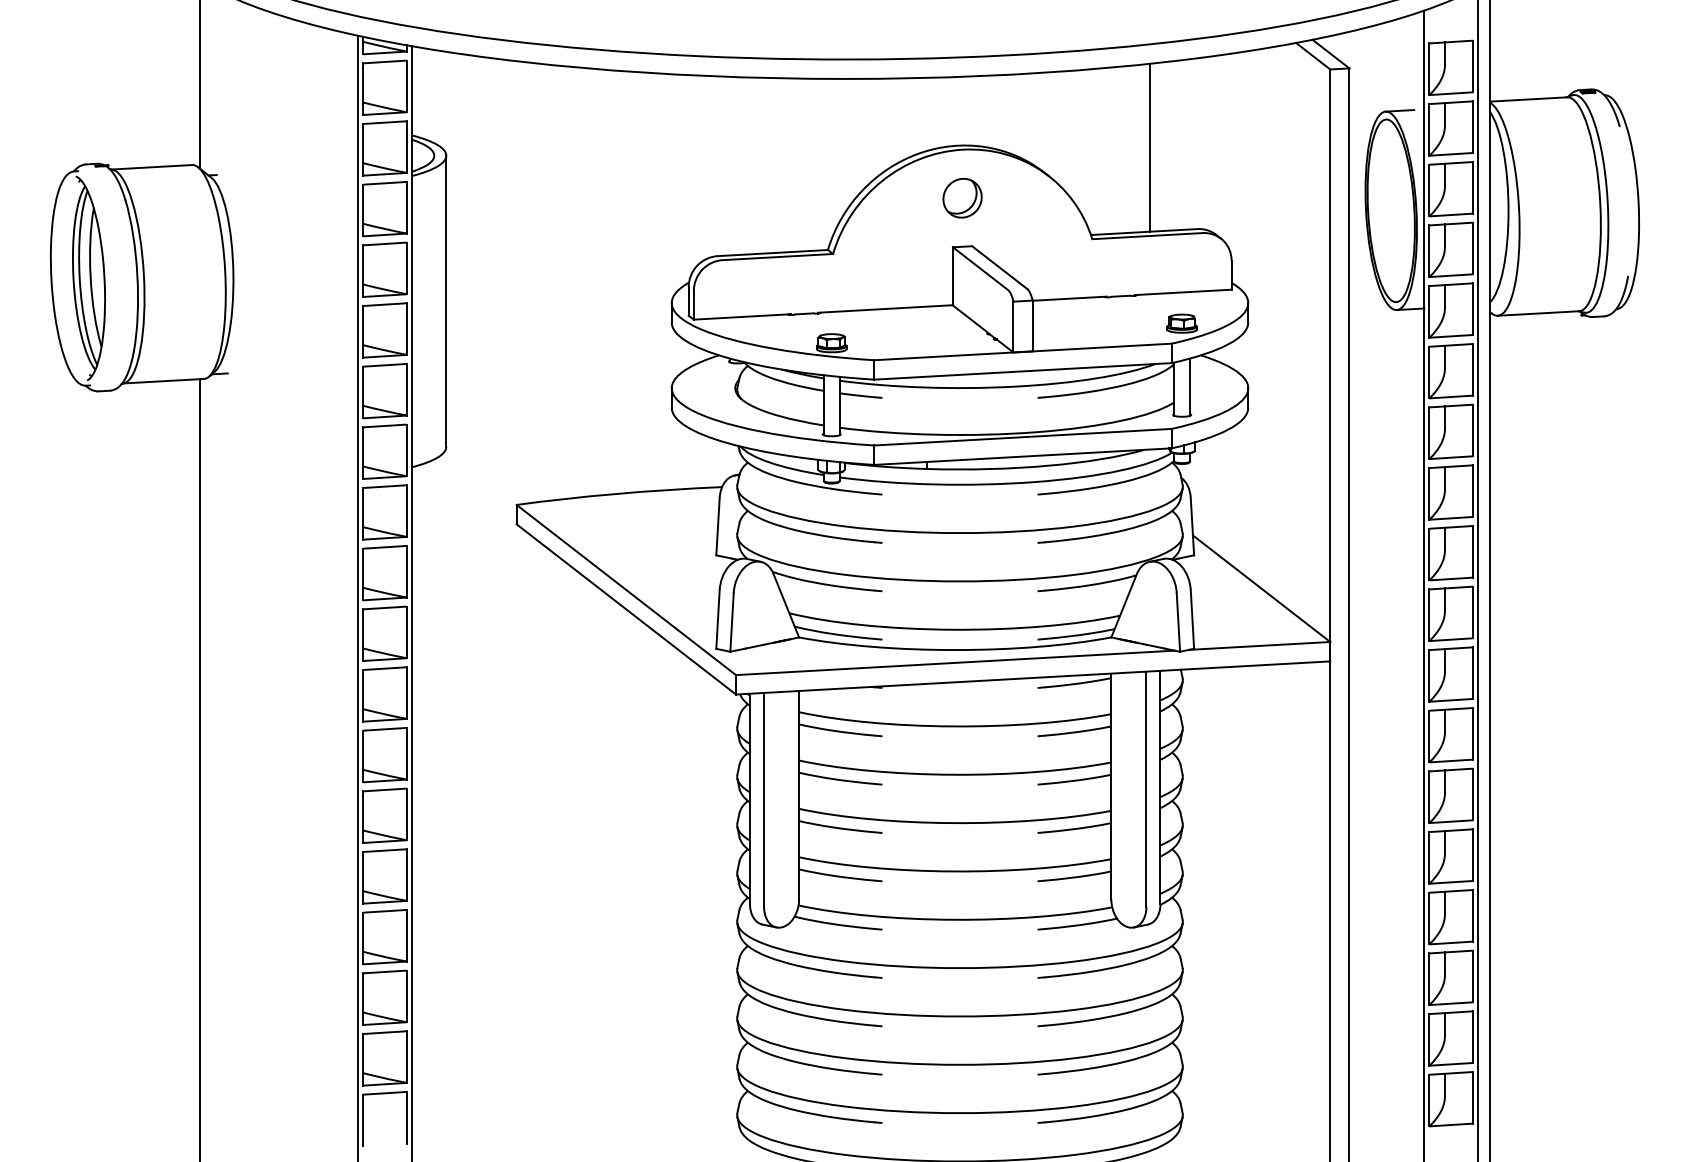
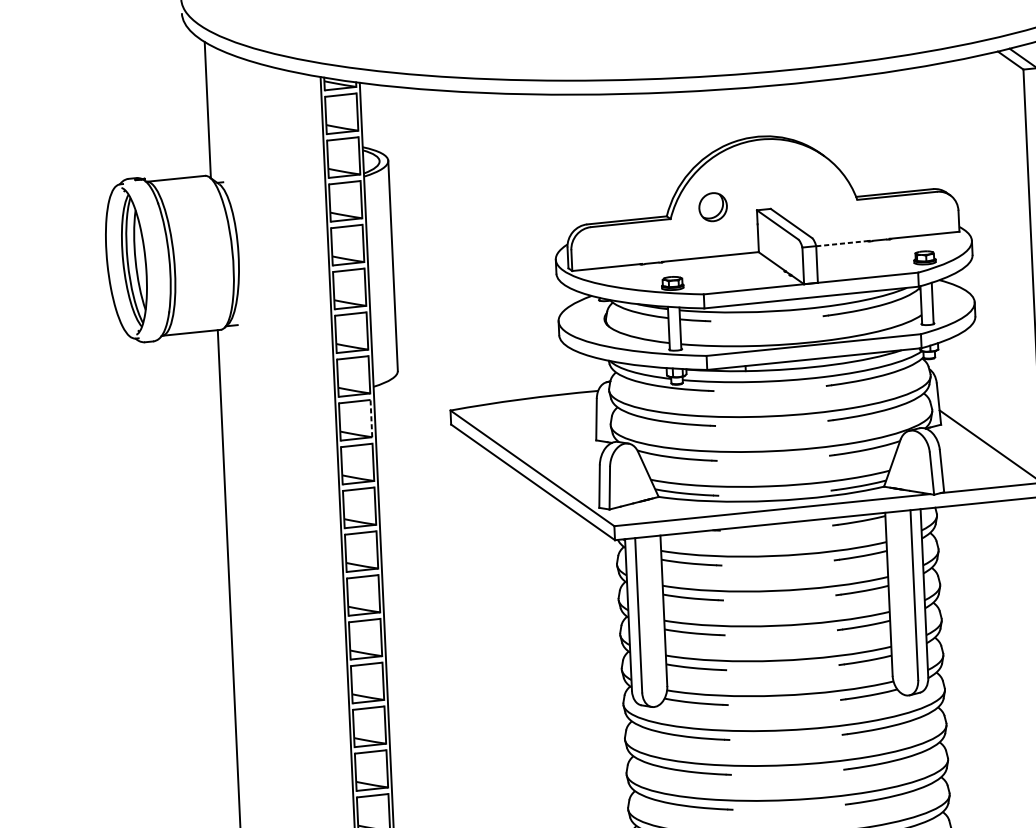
line: (1149, 147) -> (895, 131), removed
part: (962, 197) -> (713, 206), moved
line: (1070, 298) -> (843, 243), solid -> dashed
line: (406, 511) -> (371, 418), solid -> dashed

